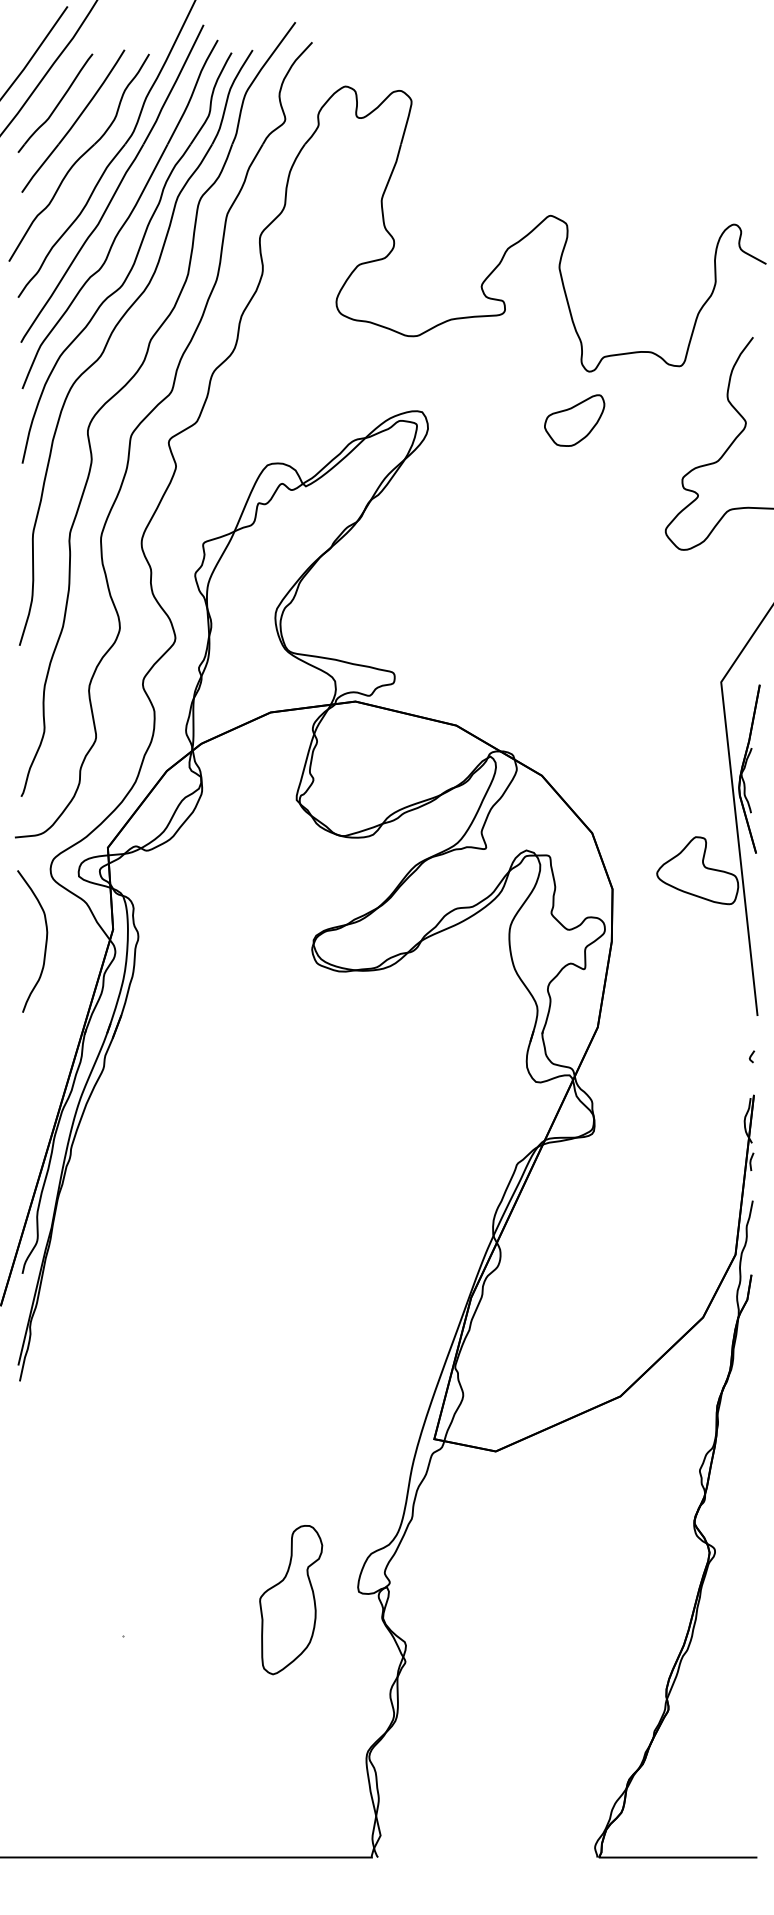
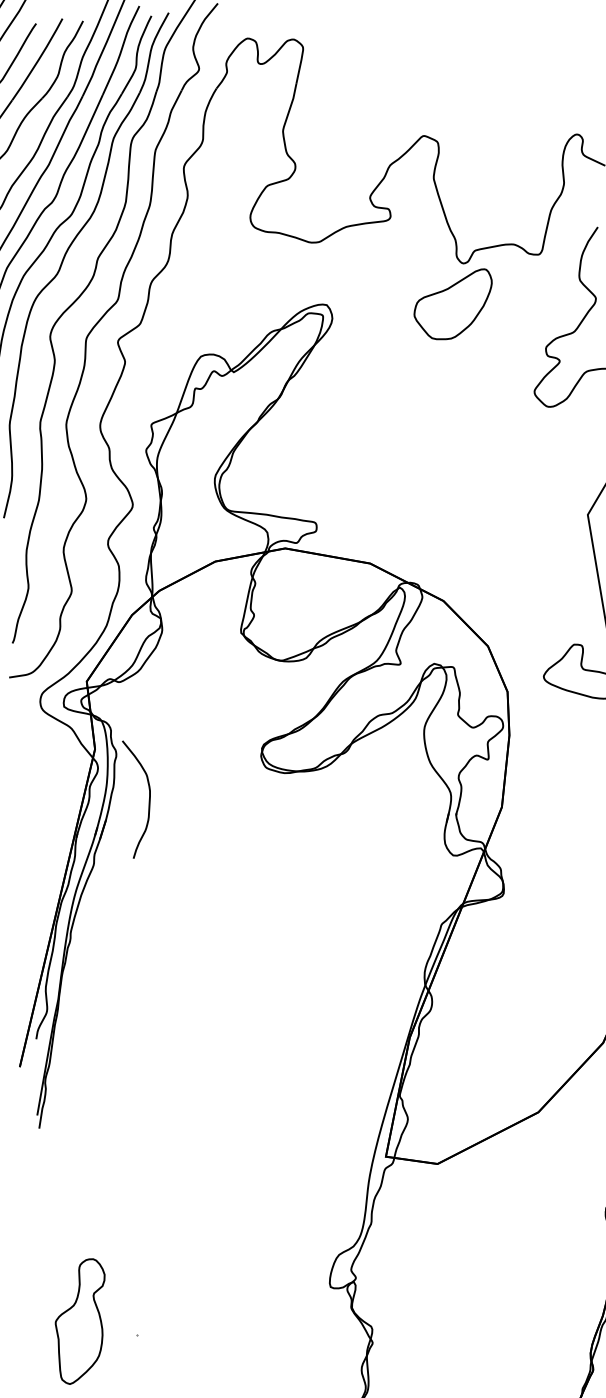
part: (574, 420) -> (453, 304), size x1.6
curve: (45, 941) -> (148, 798), moved
part: (291, 1600) -> (81, 1321), moved

